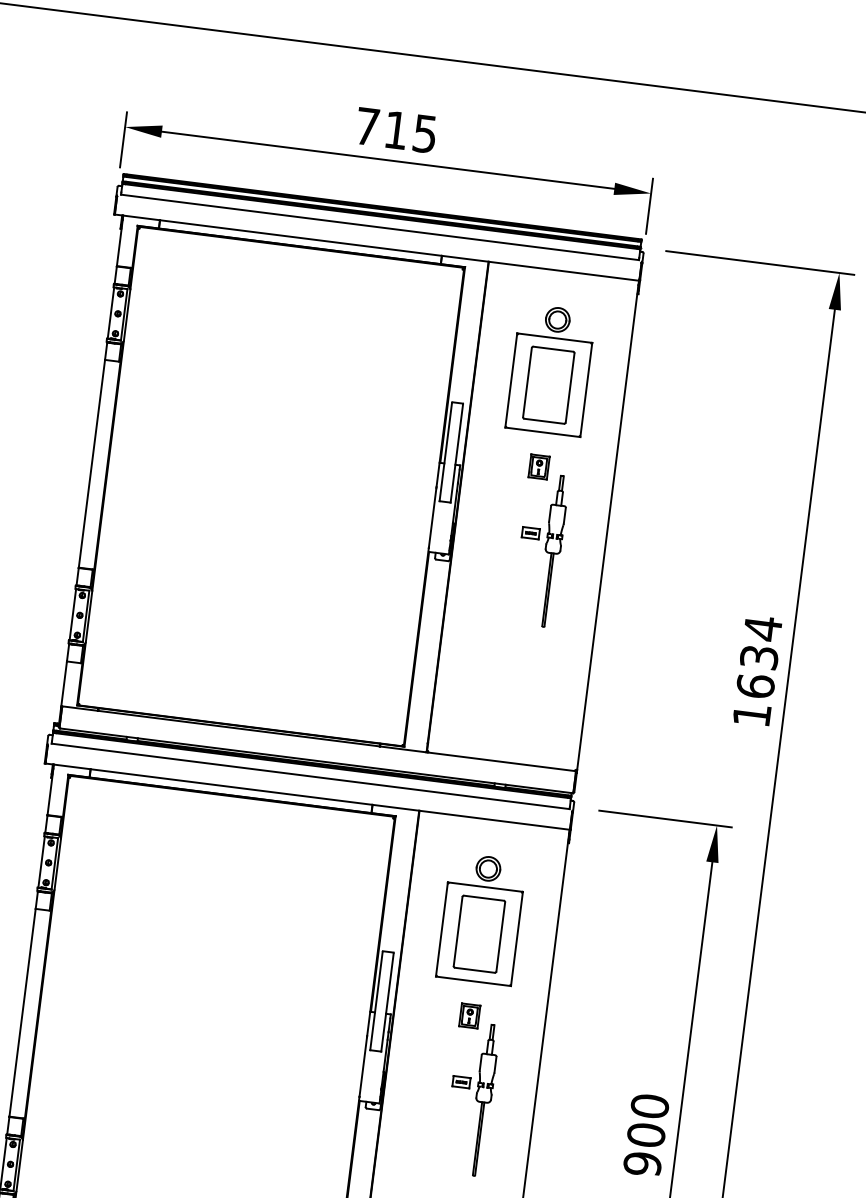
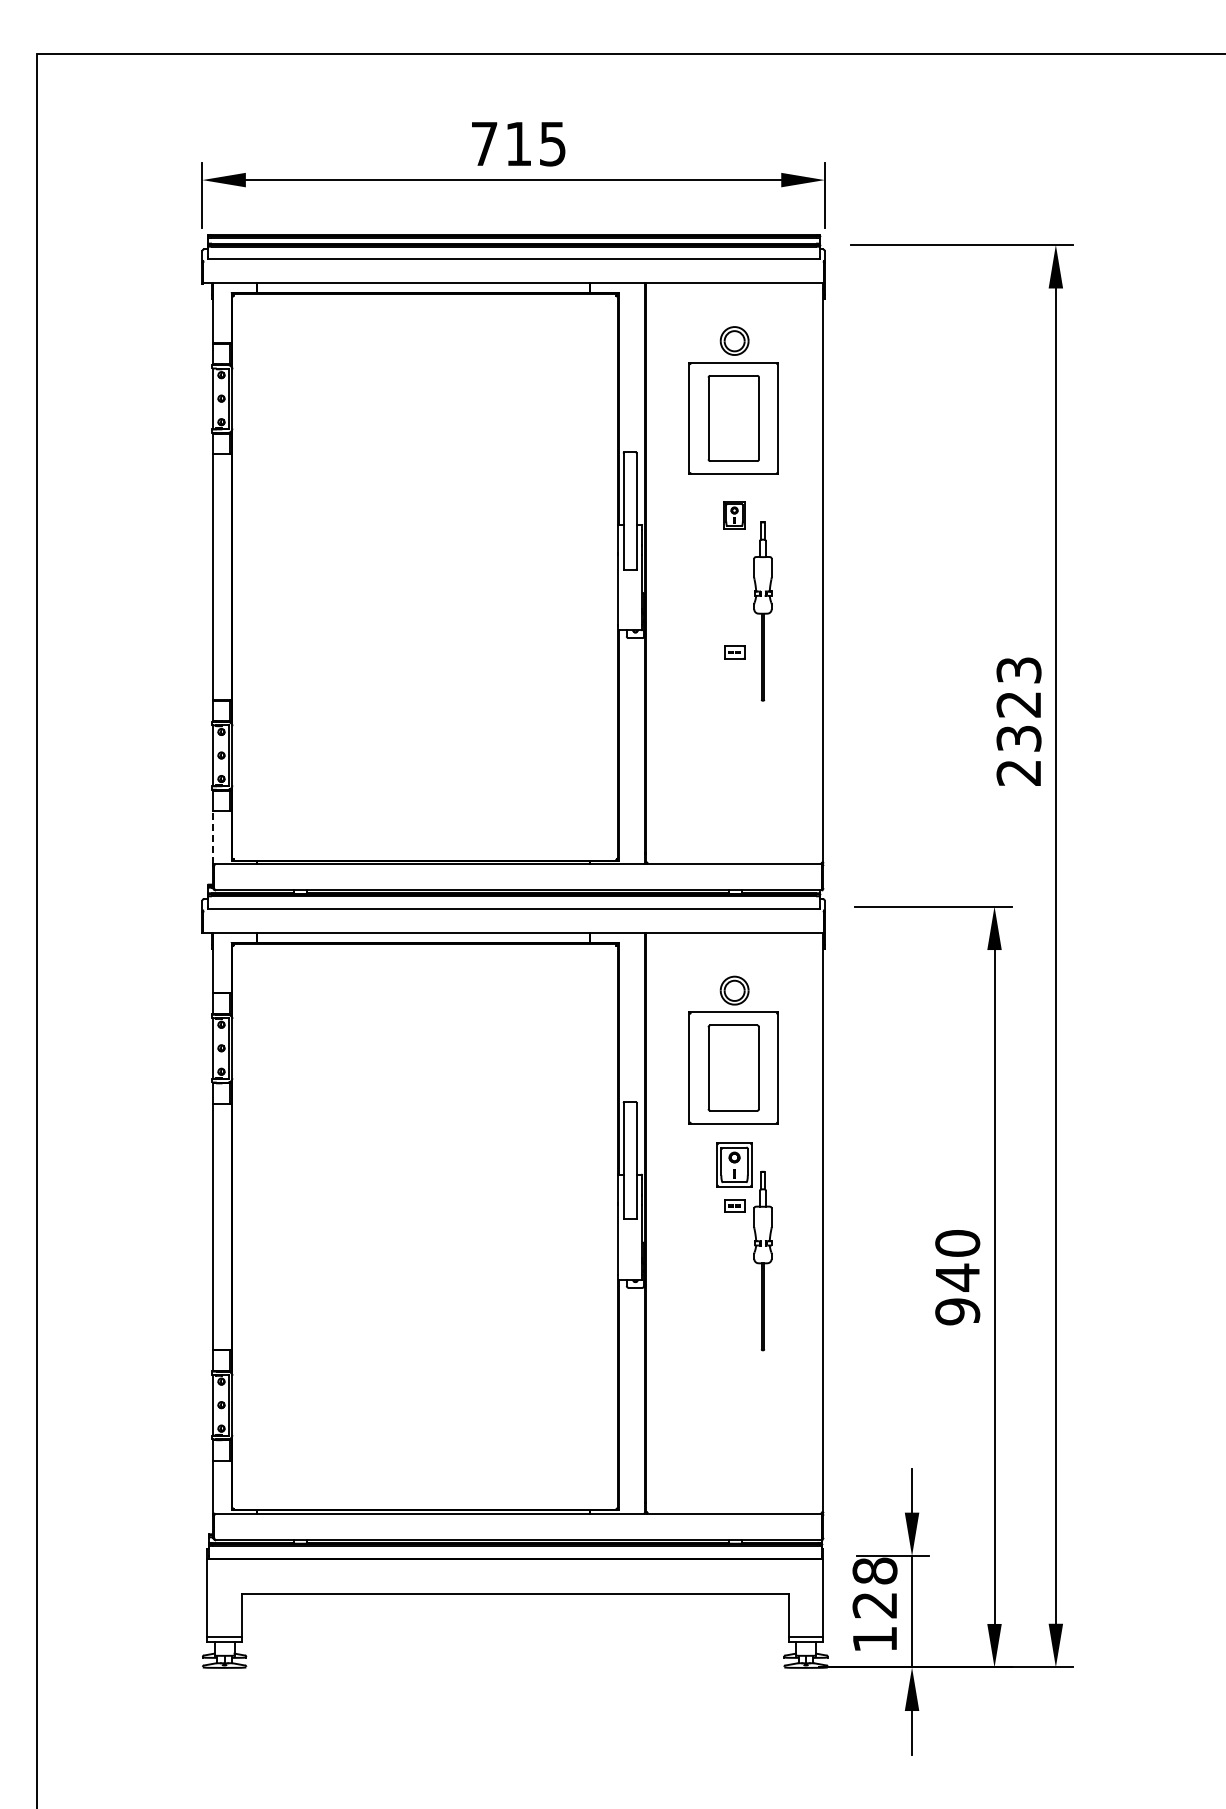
part: (530, 533) -> (734, 652), moved
text: (757, 670) -> (1018, 720), 1634 -> 2323
line: (64, 683) -> (213, 837), solid -> dashed
part: (469, 1015) -> (734, 1164), size x1.6
part: (461, 1081) -> (734, 1205), moved
text: (646, 1135) -> (957, 1277), 900 -> 940

